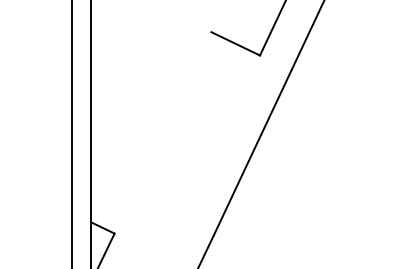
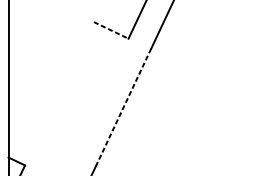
line: (235, 43) -> (111, 30), solid -> dashed
line: (252, 152) -> (123, 107), solid -> dashed

